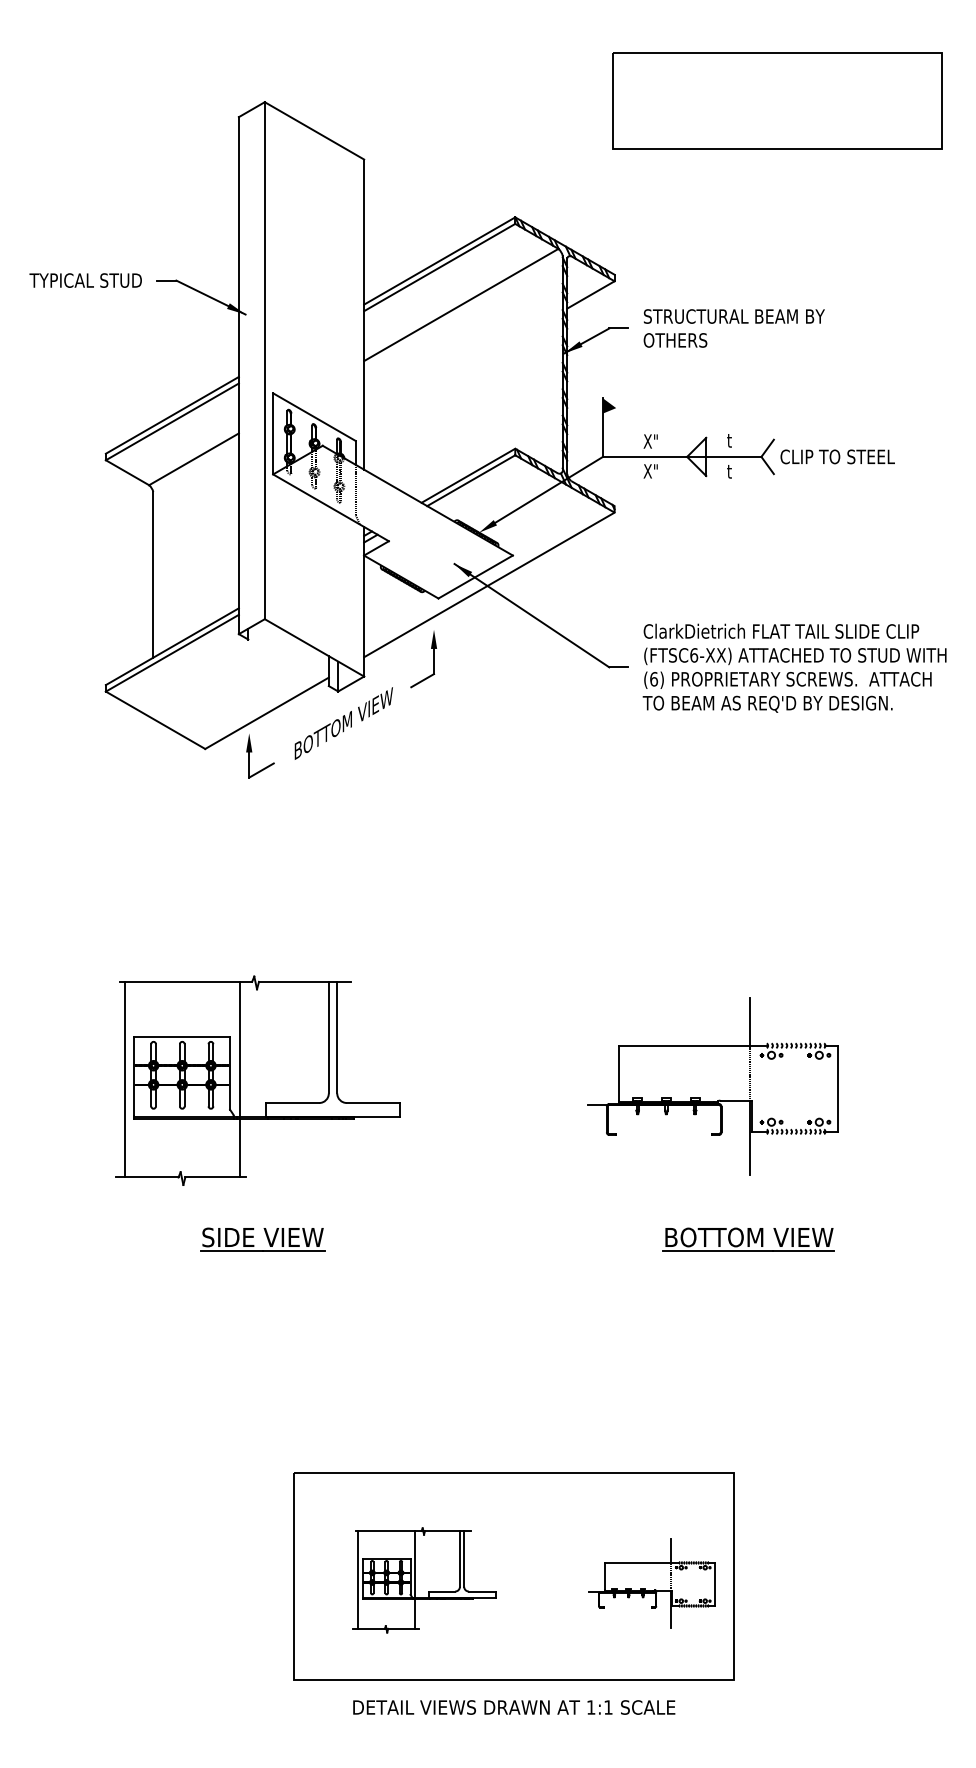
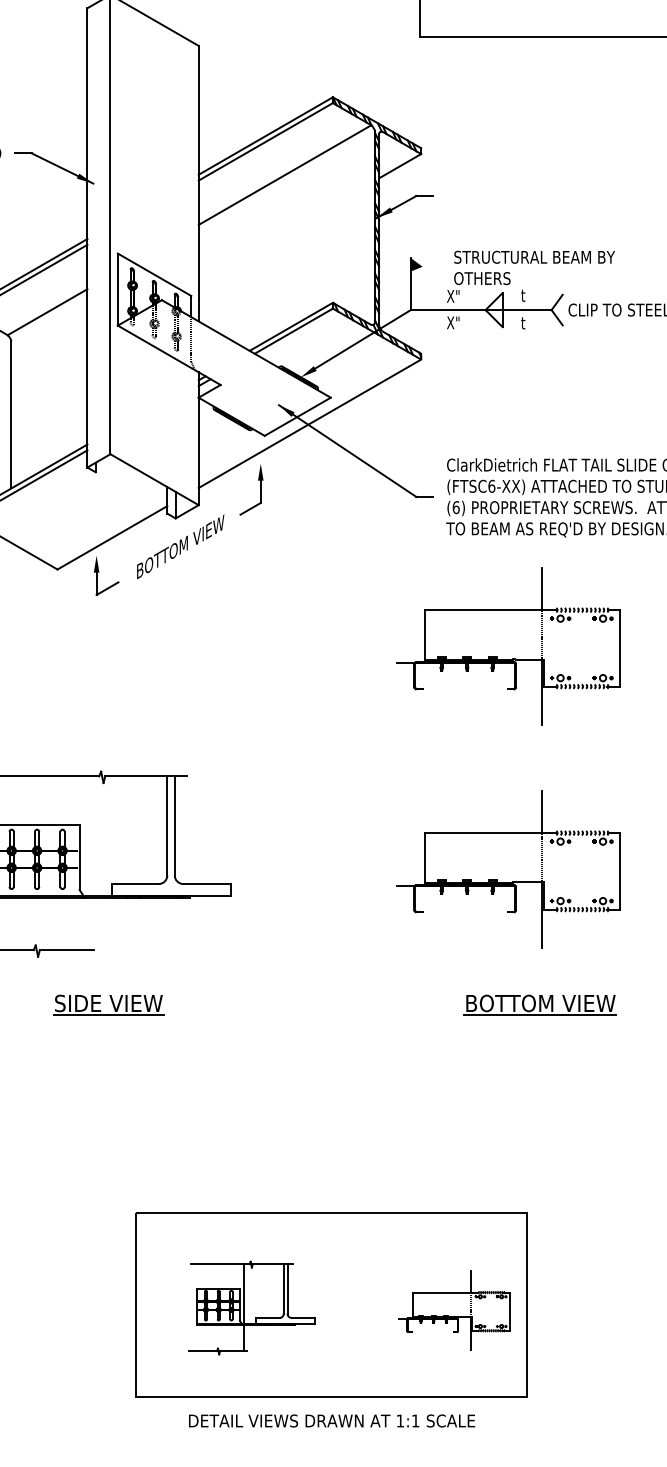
text: (733, 328) -> (533, 267), moved
part: (719, 848) -> (514, 657), added
line: (239, 1079) -> (87, 863), removed
line: (358, 1579) -> (193, 1307), removed

